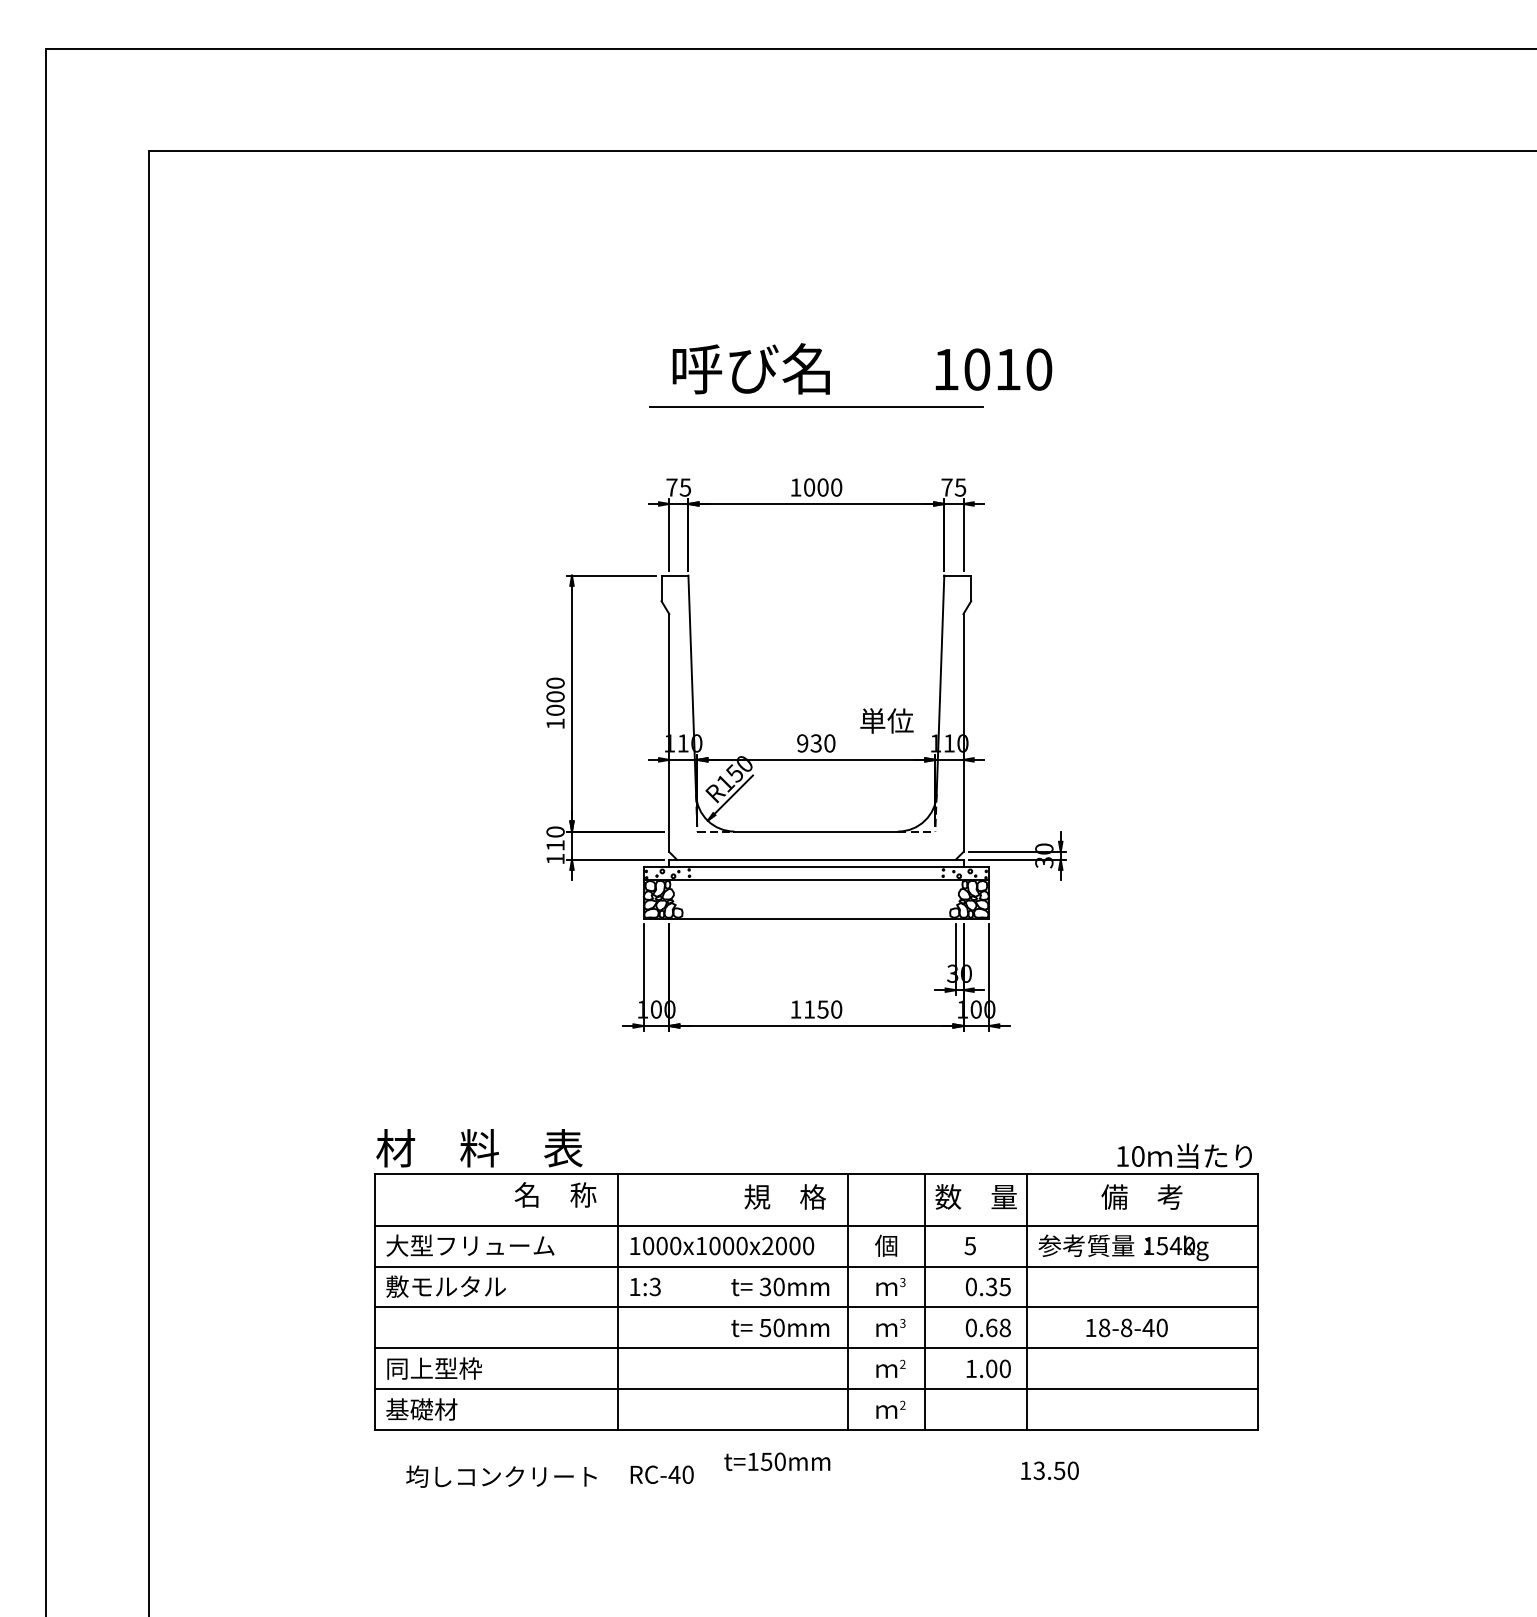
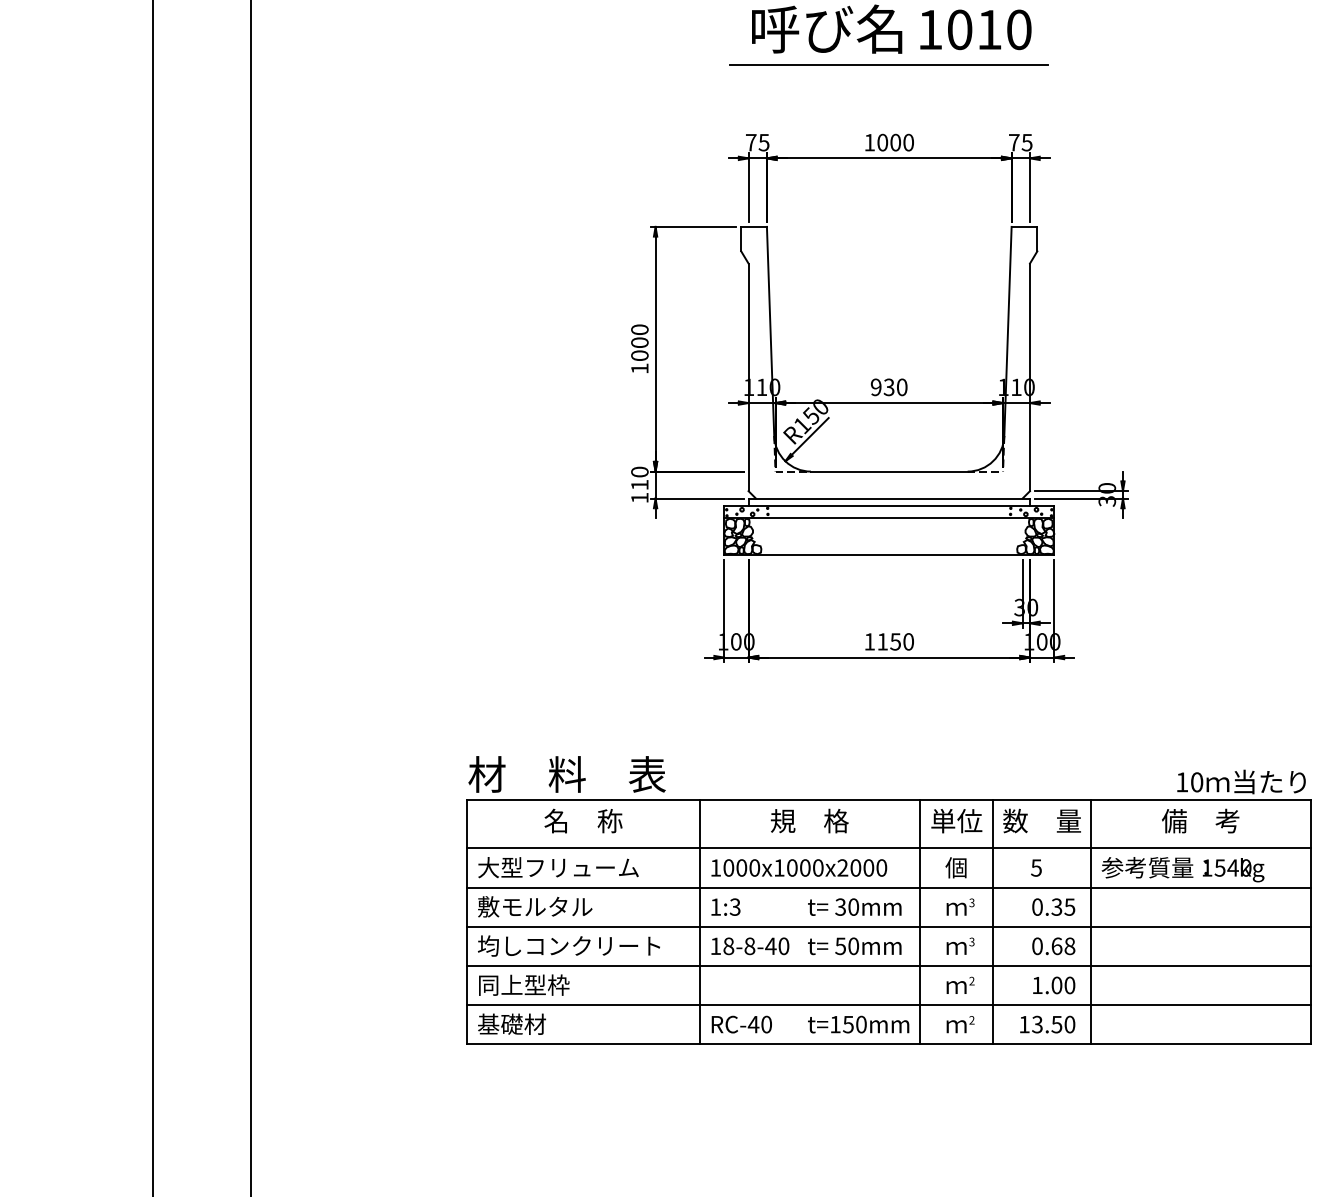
text: (993, 369) -> (975, 29), moved
text: (886, 720) -> (956, 820), moved
text: (555, 1194) -> (583, 820), moved
text: (784, 1196) -> (809, 820), moved
text: (1126, 1327) -> (749, 945), moved
text: (777, 1461) -> (858, 1024), moved
text: (1049, 1470) -> (1047, 1024), moved
text: (661, 1474) -> (741, 1024), moved
text: (501, 1476) -> (569, 945), moved

